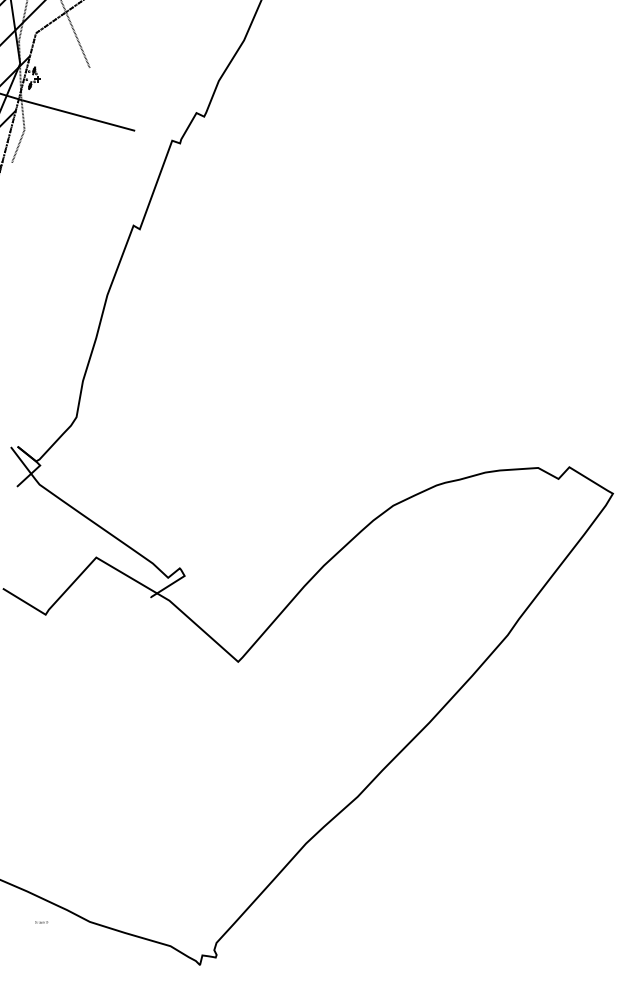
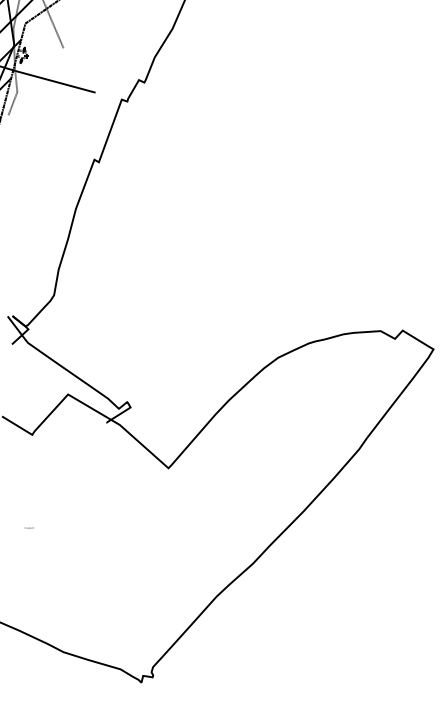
text: (41, 922) -> (29, 528), moved

